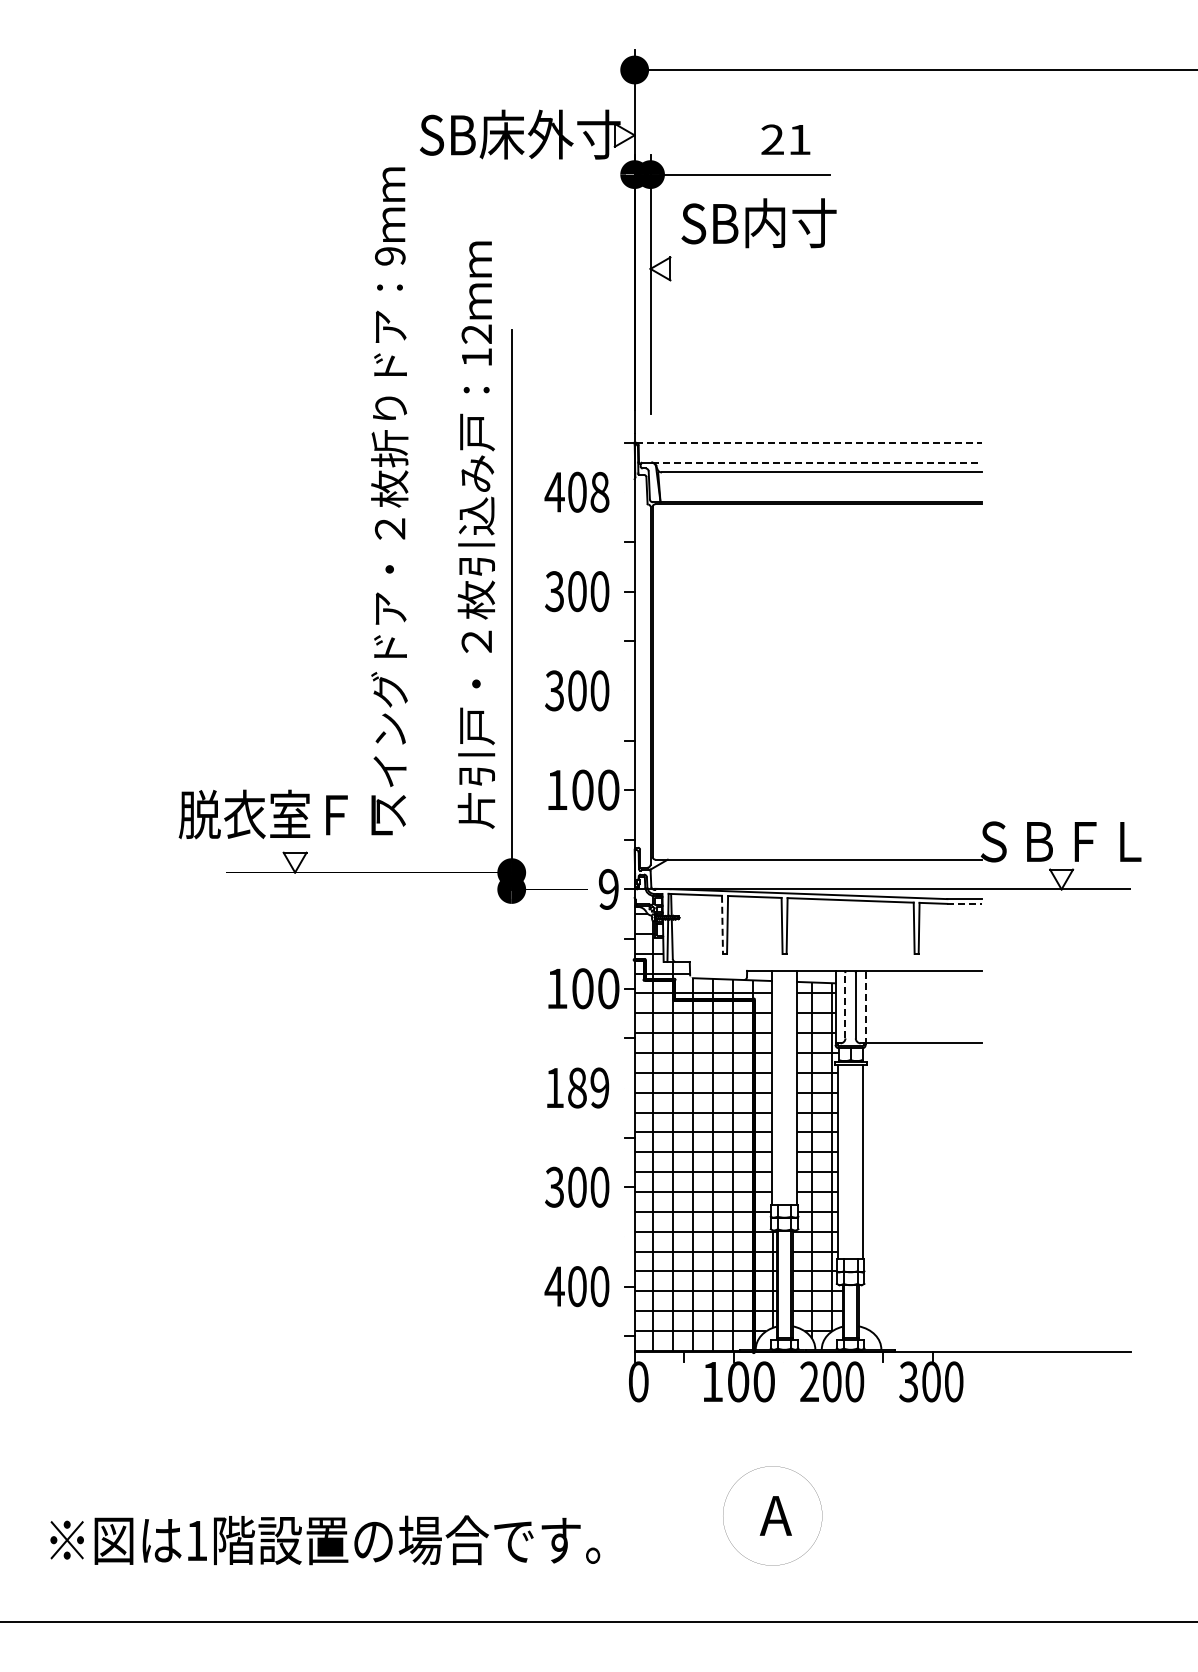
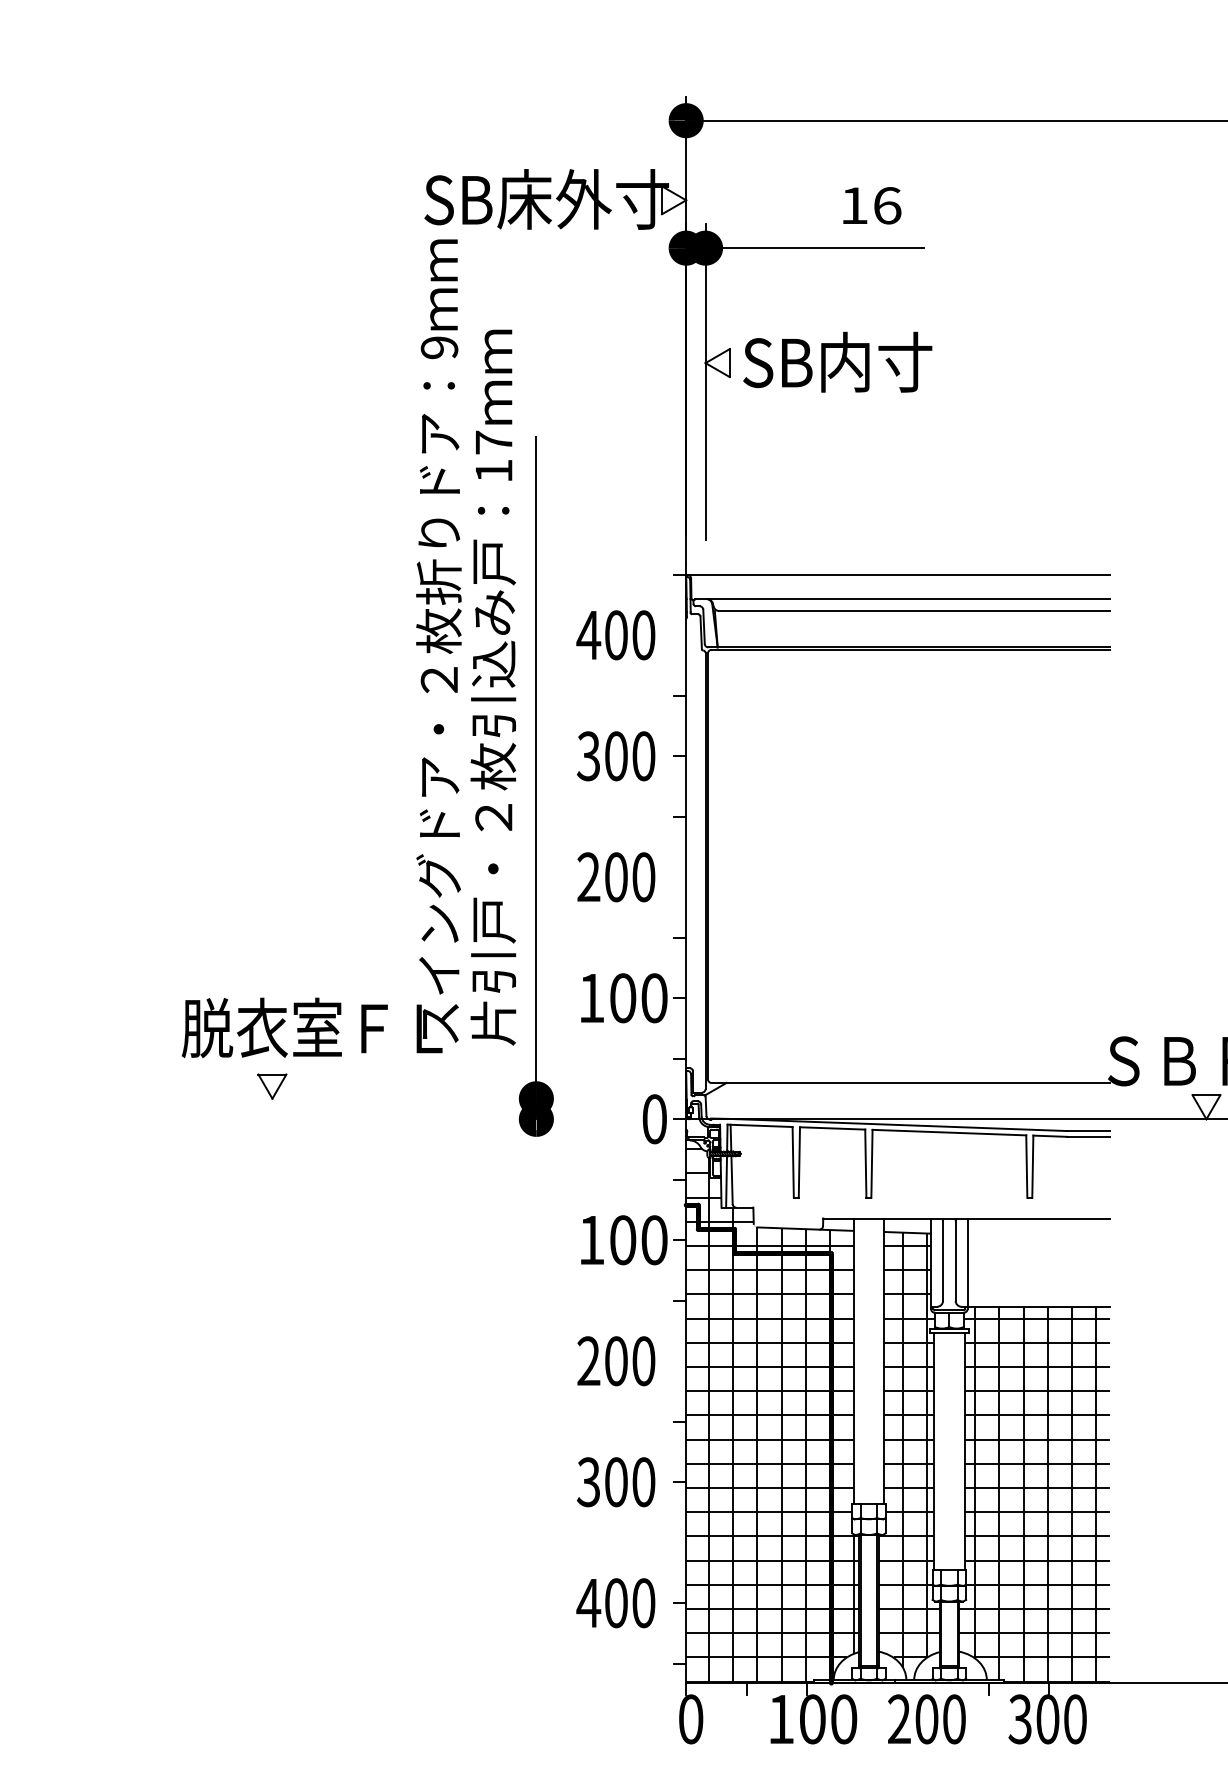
text: (786, 139) -> (871, 205), 21 -> 16
text: (758, 223) -> (837, 362), moved
text: (476, 333) -> (493, 441), 12 -> 17
line: (809, 442) -> (899, 574), dashed -> solid
line: (817, 462) -> (908, 598), dashed -> solid
text: (599, 491) -> (643, 634), 408 -> 400
text: (293, 503) -> (321, 648), moved
text: (554, 691) -> (588, 878), 300 -> 200
text: (608, 889) -> (654, 1119), 9 -> 0
line: (965, 903) -> (1089, 1136), dashed -> solid
line: (722, 925) -> (793, 1163), dashed -> solid
line: (845, 1005) -> (943, 1260), dashed -> solid
line: (865, 1007) -> (967, 1263), dashed -> solid
text: (577, 1087) -> (616, 1360), 189 -> 200
hatch: (920, 1197) -> (1034, 1494), added

